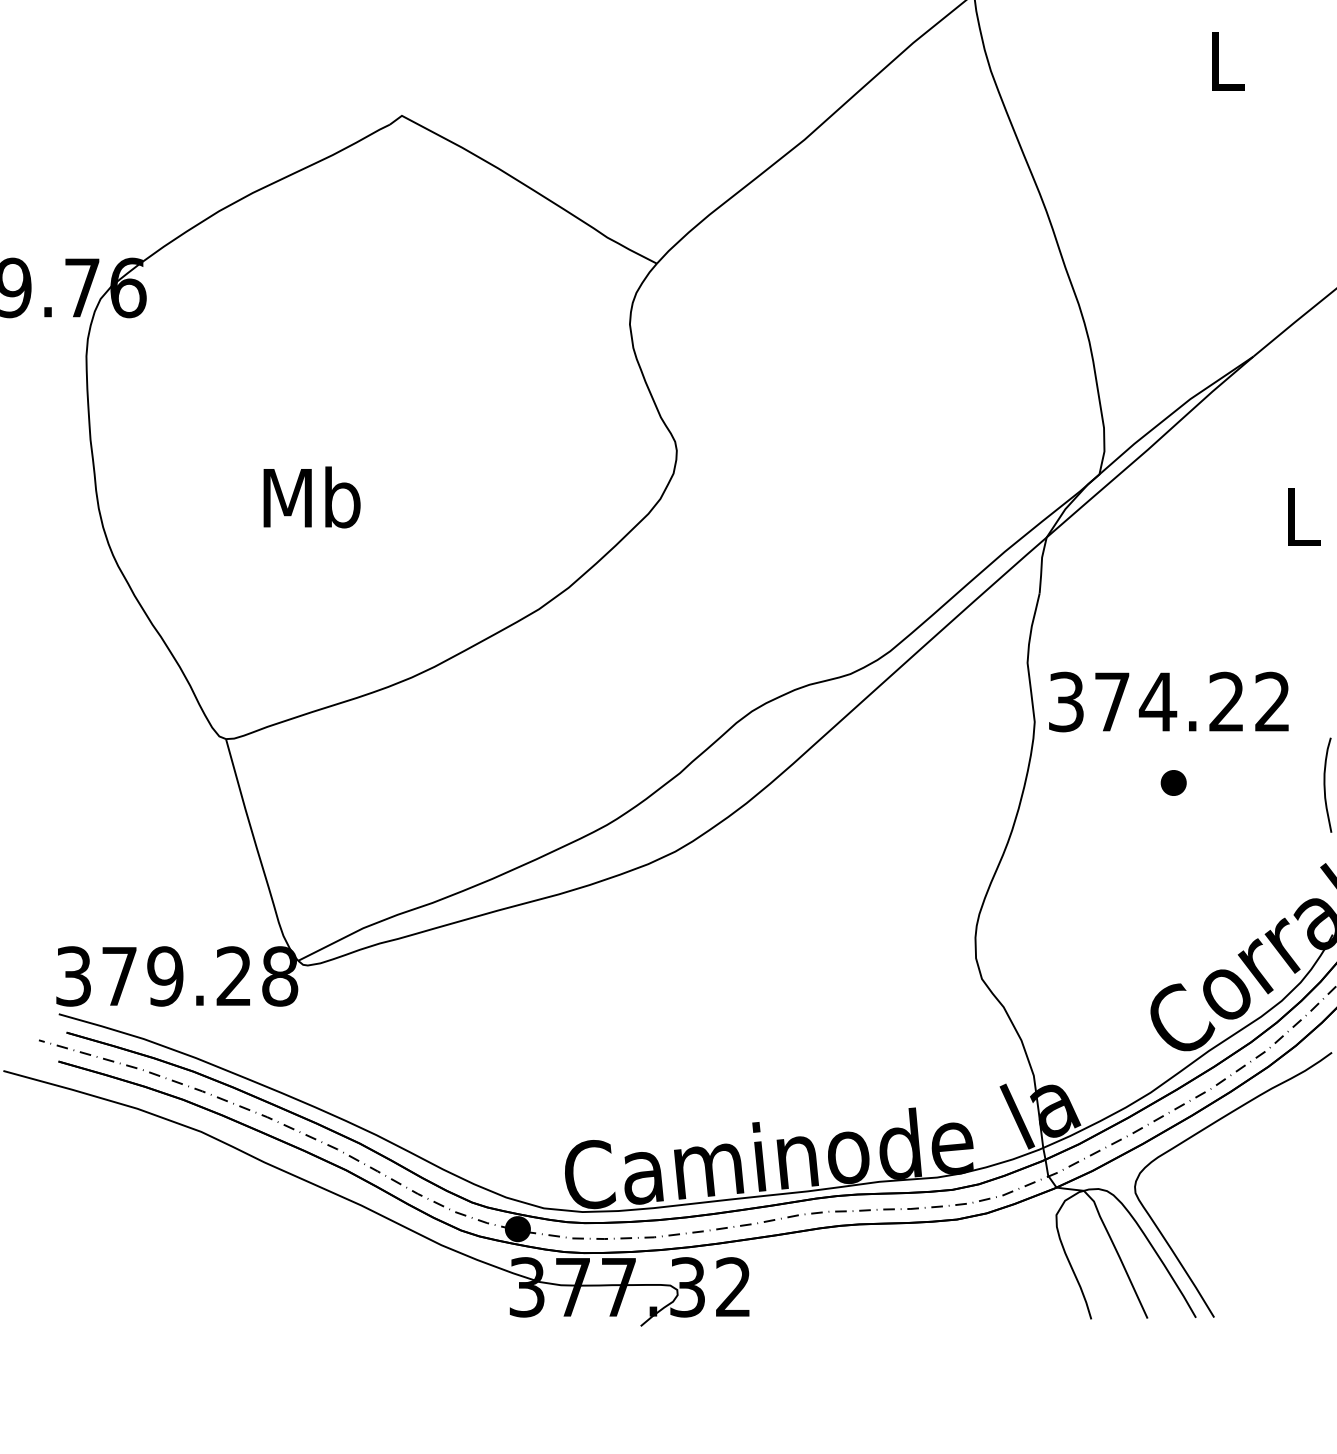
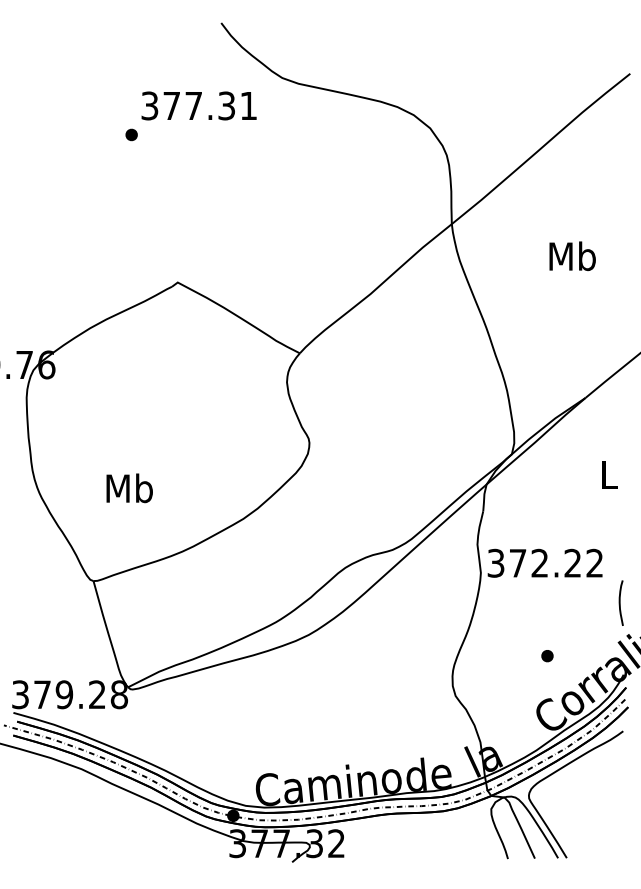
text: (1225, 61) -> (572, 256), L -> Mb
text: (311, 497) -> (129, 488), moved
text: (1157, 700) -> (539, 562), 374.22 -> 372.22
part: (1173, 783) -> (547, 656), moved

